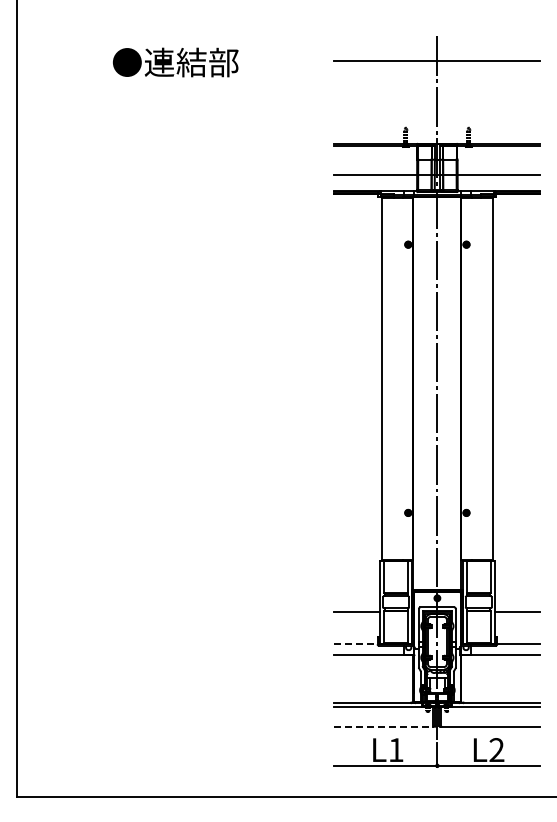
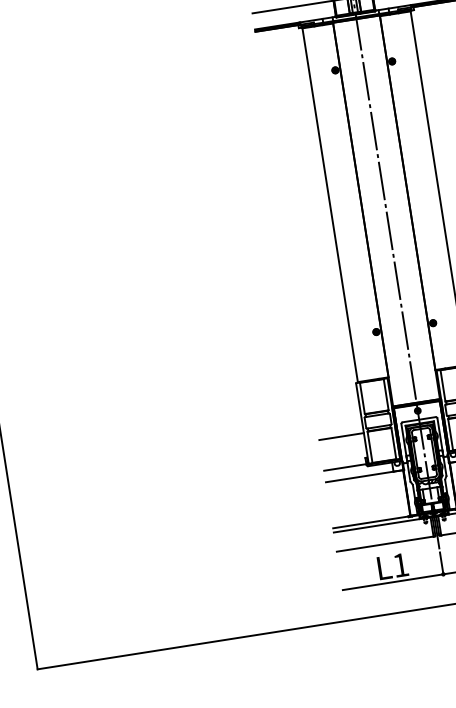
line: (355, 643) -> (344, 467), dashed -> solid
line: (383, 726) -> (384, 544), dashed -> solid

